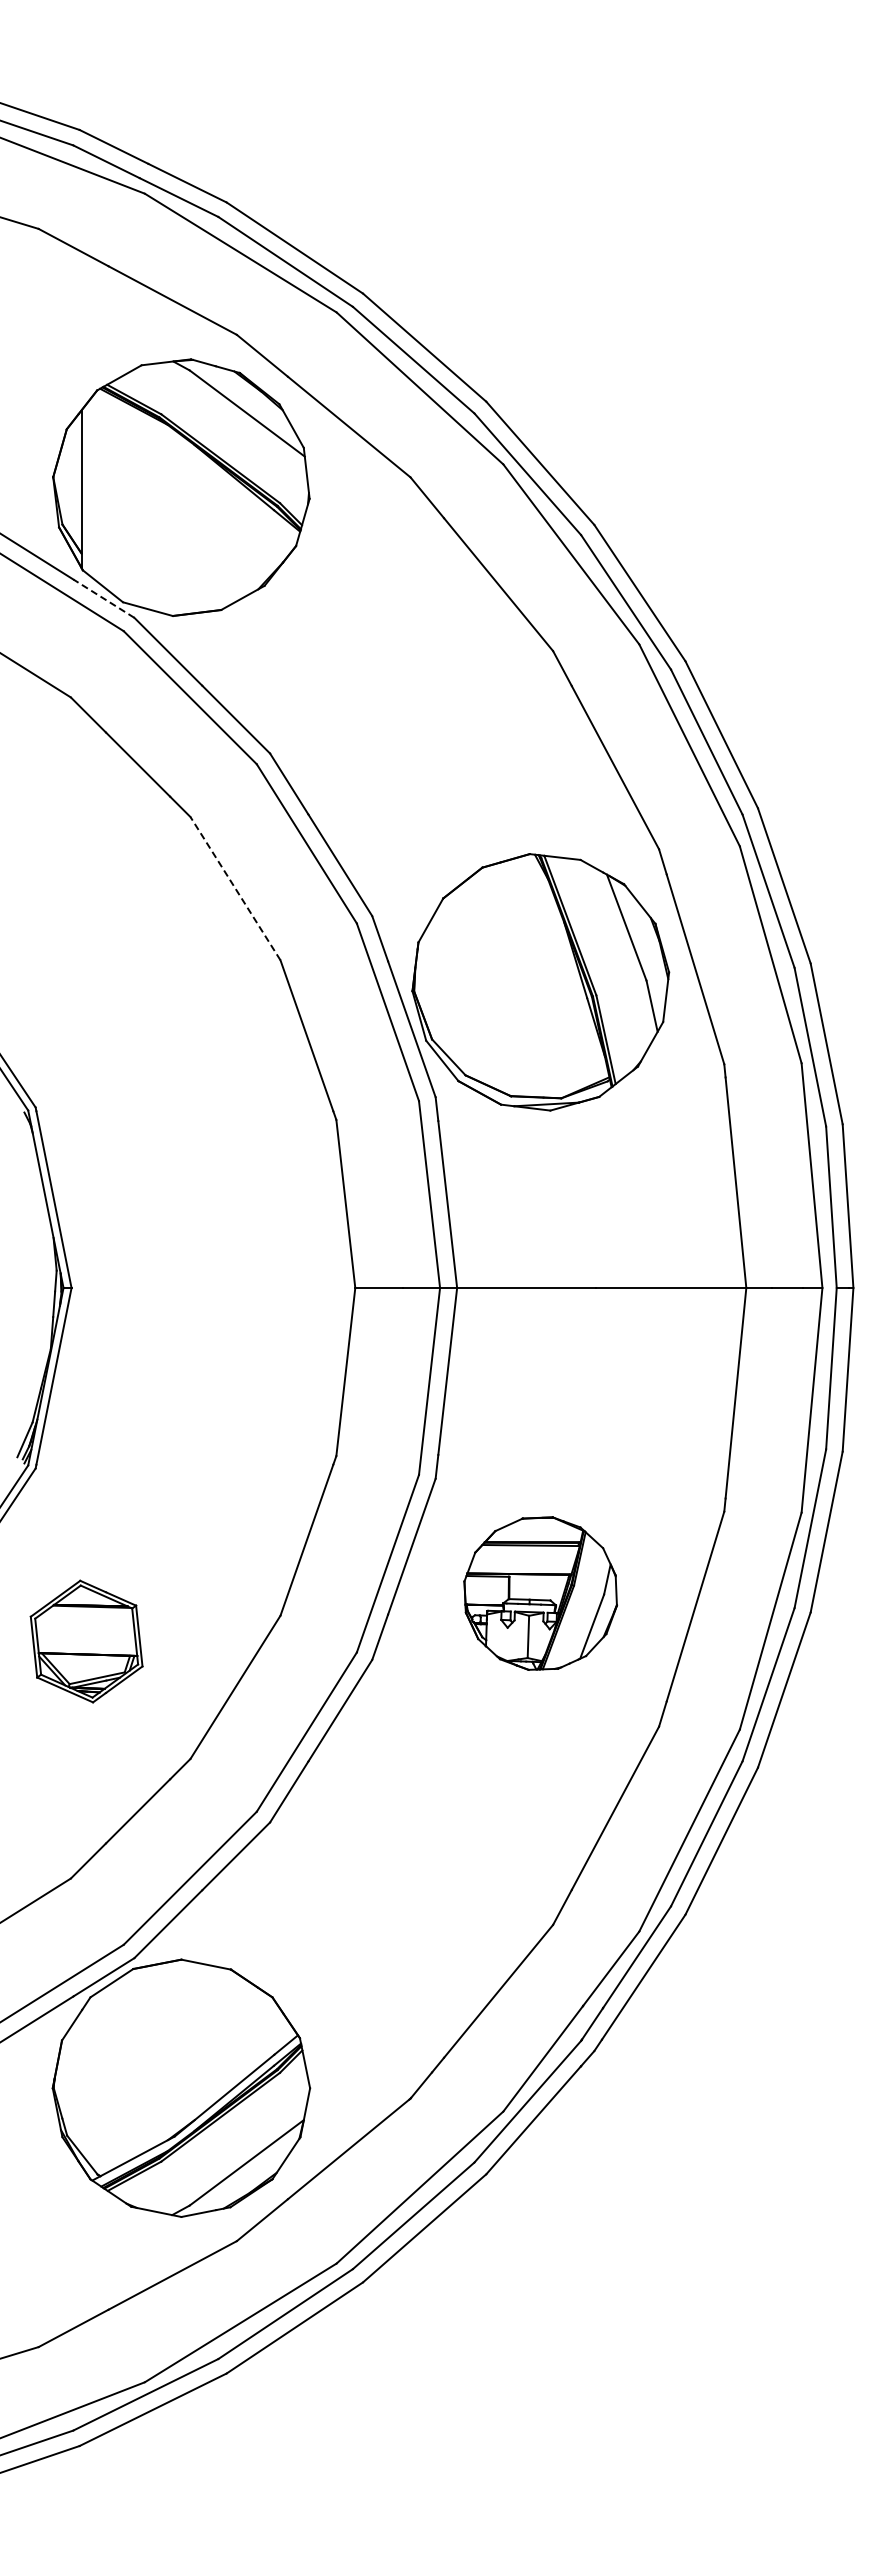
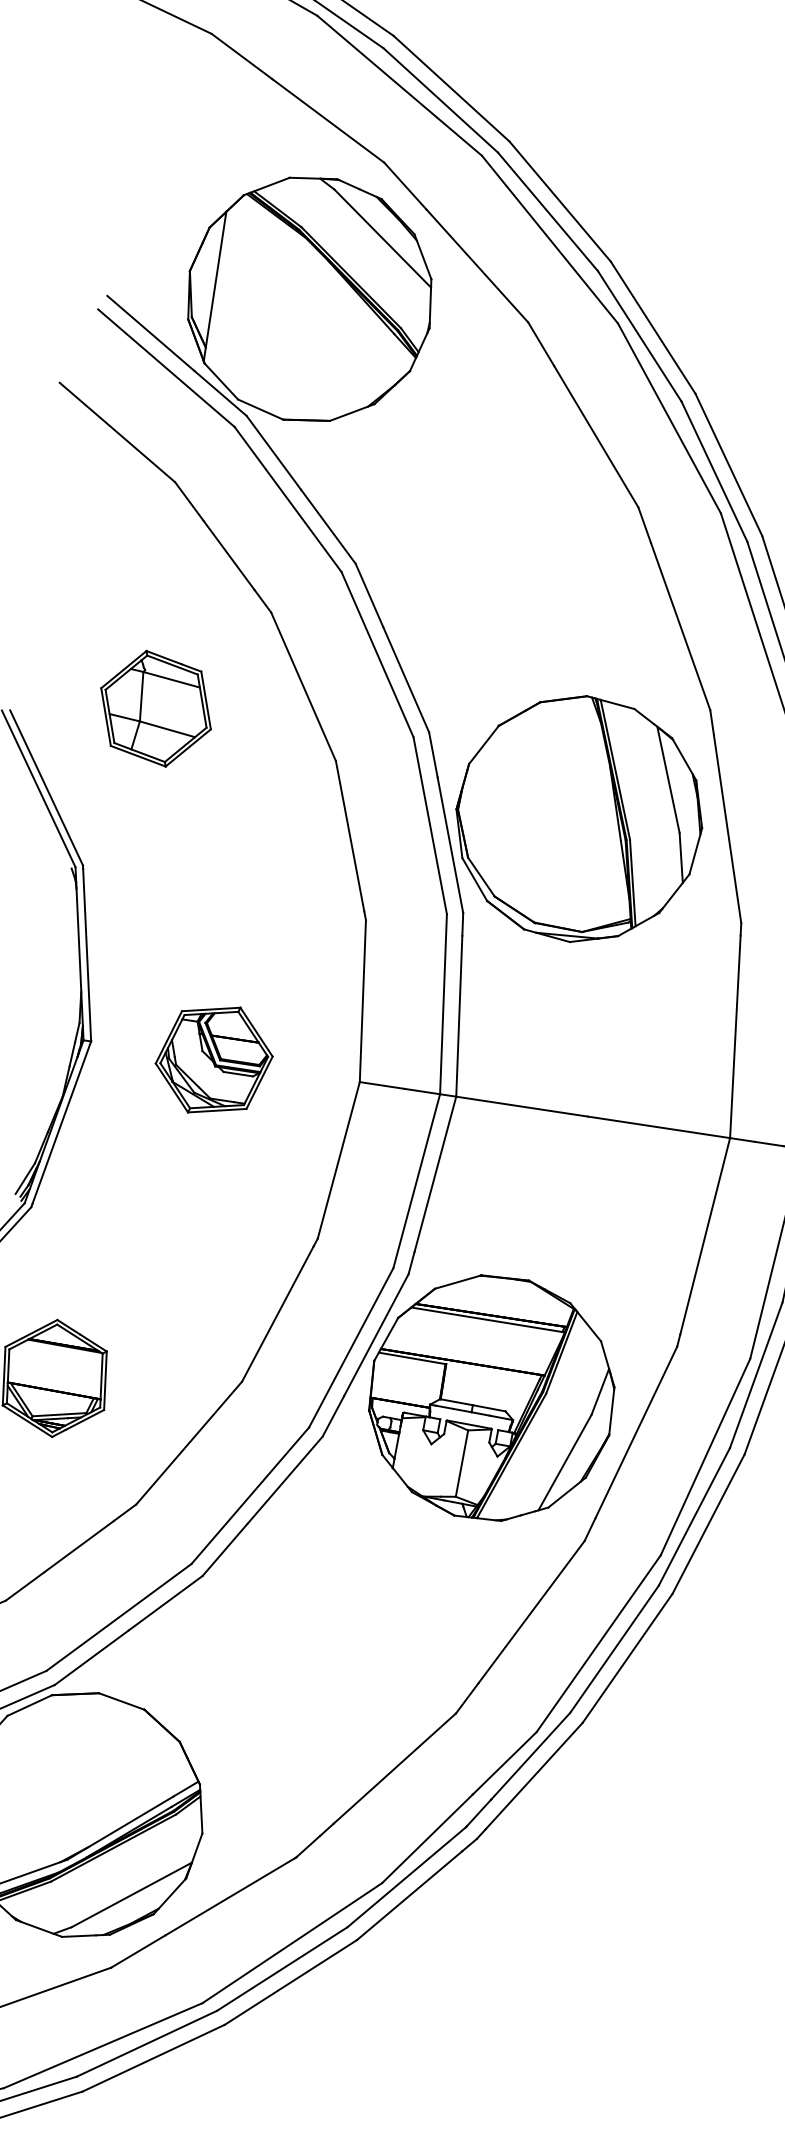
line: (103, 598) -> (220, 393), dashed -> solid
line: (235, 888) -> (303, 686), dashed -> solid
part: (86, 934) -> (155, 708), added
part: (201, 1287) -> (214, 1059), added
part: (540, 1593) -> (491, 1397), size x1.67

